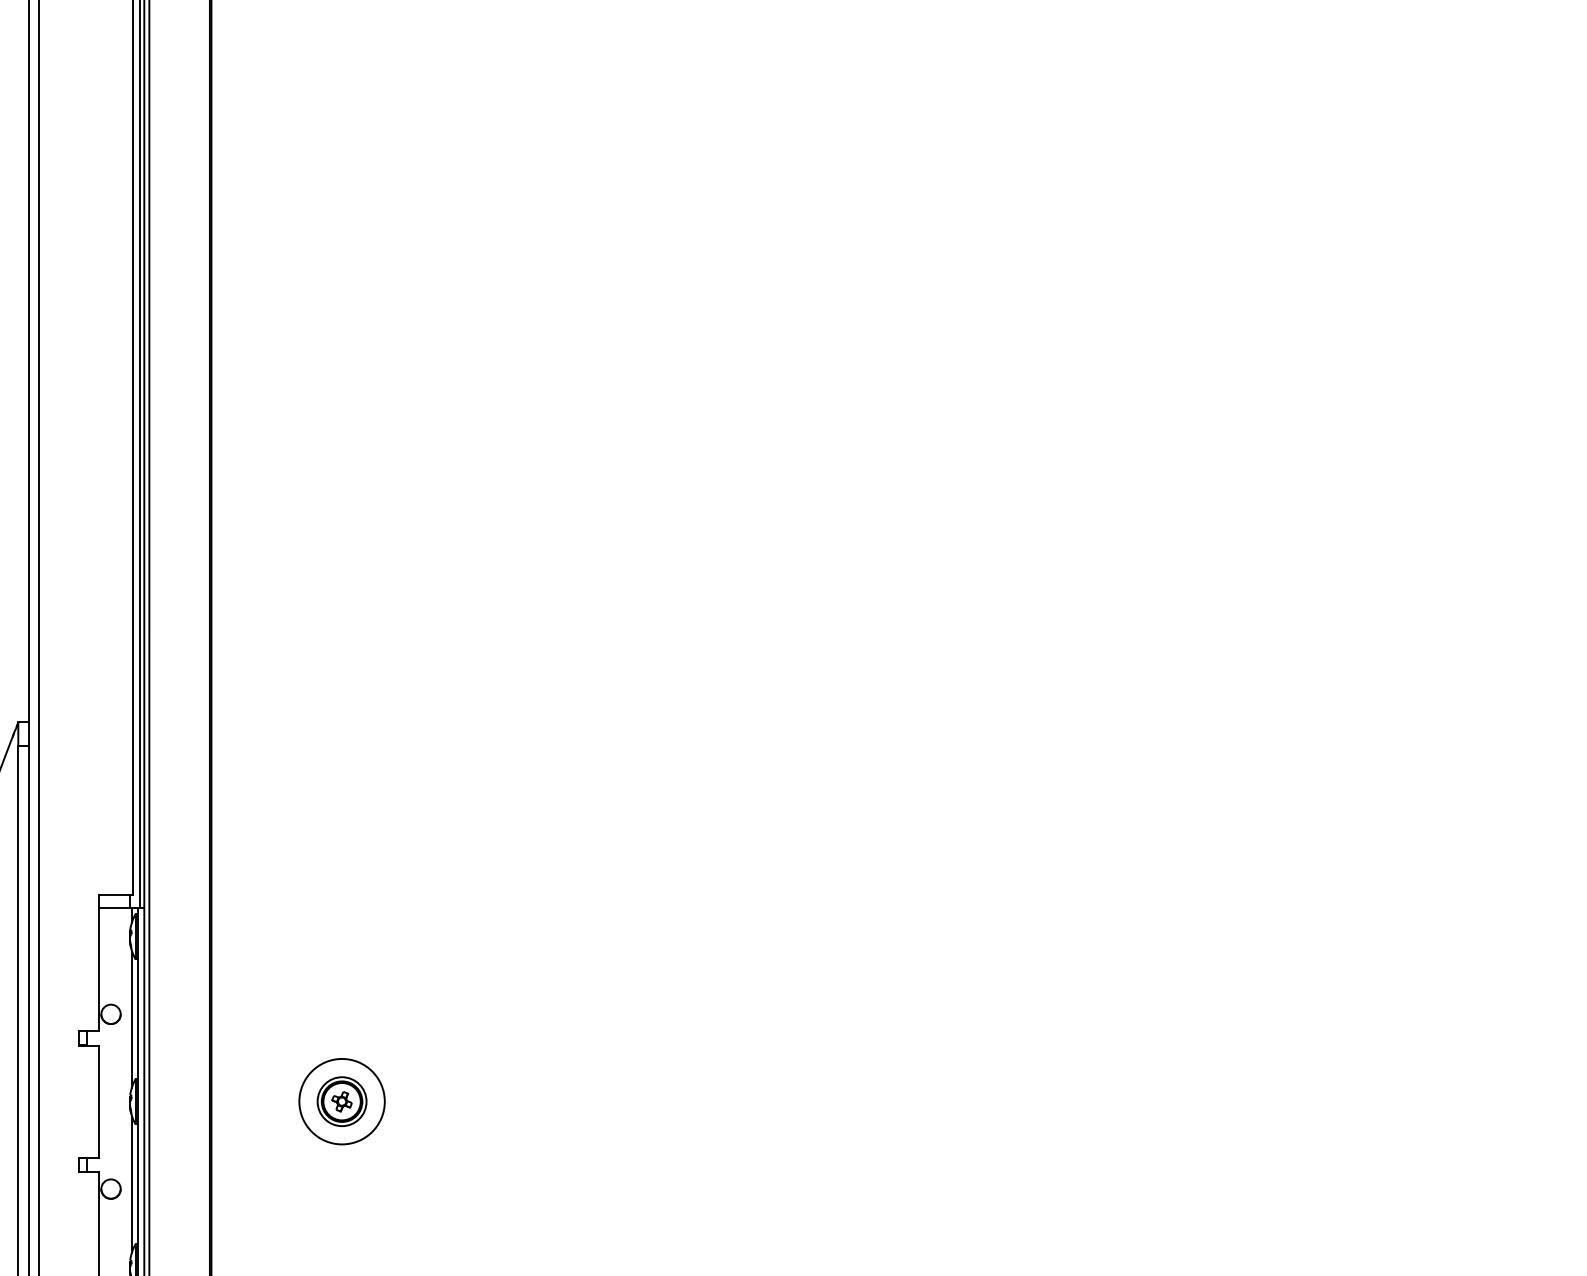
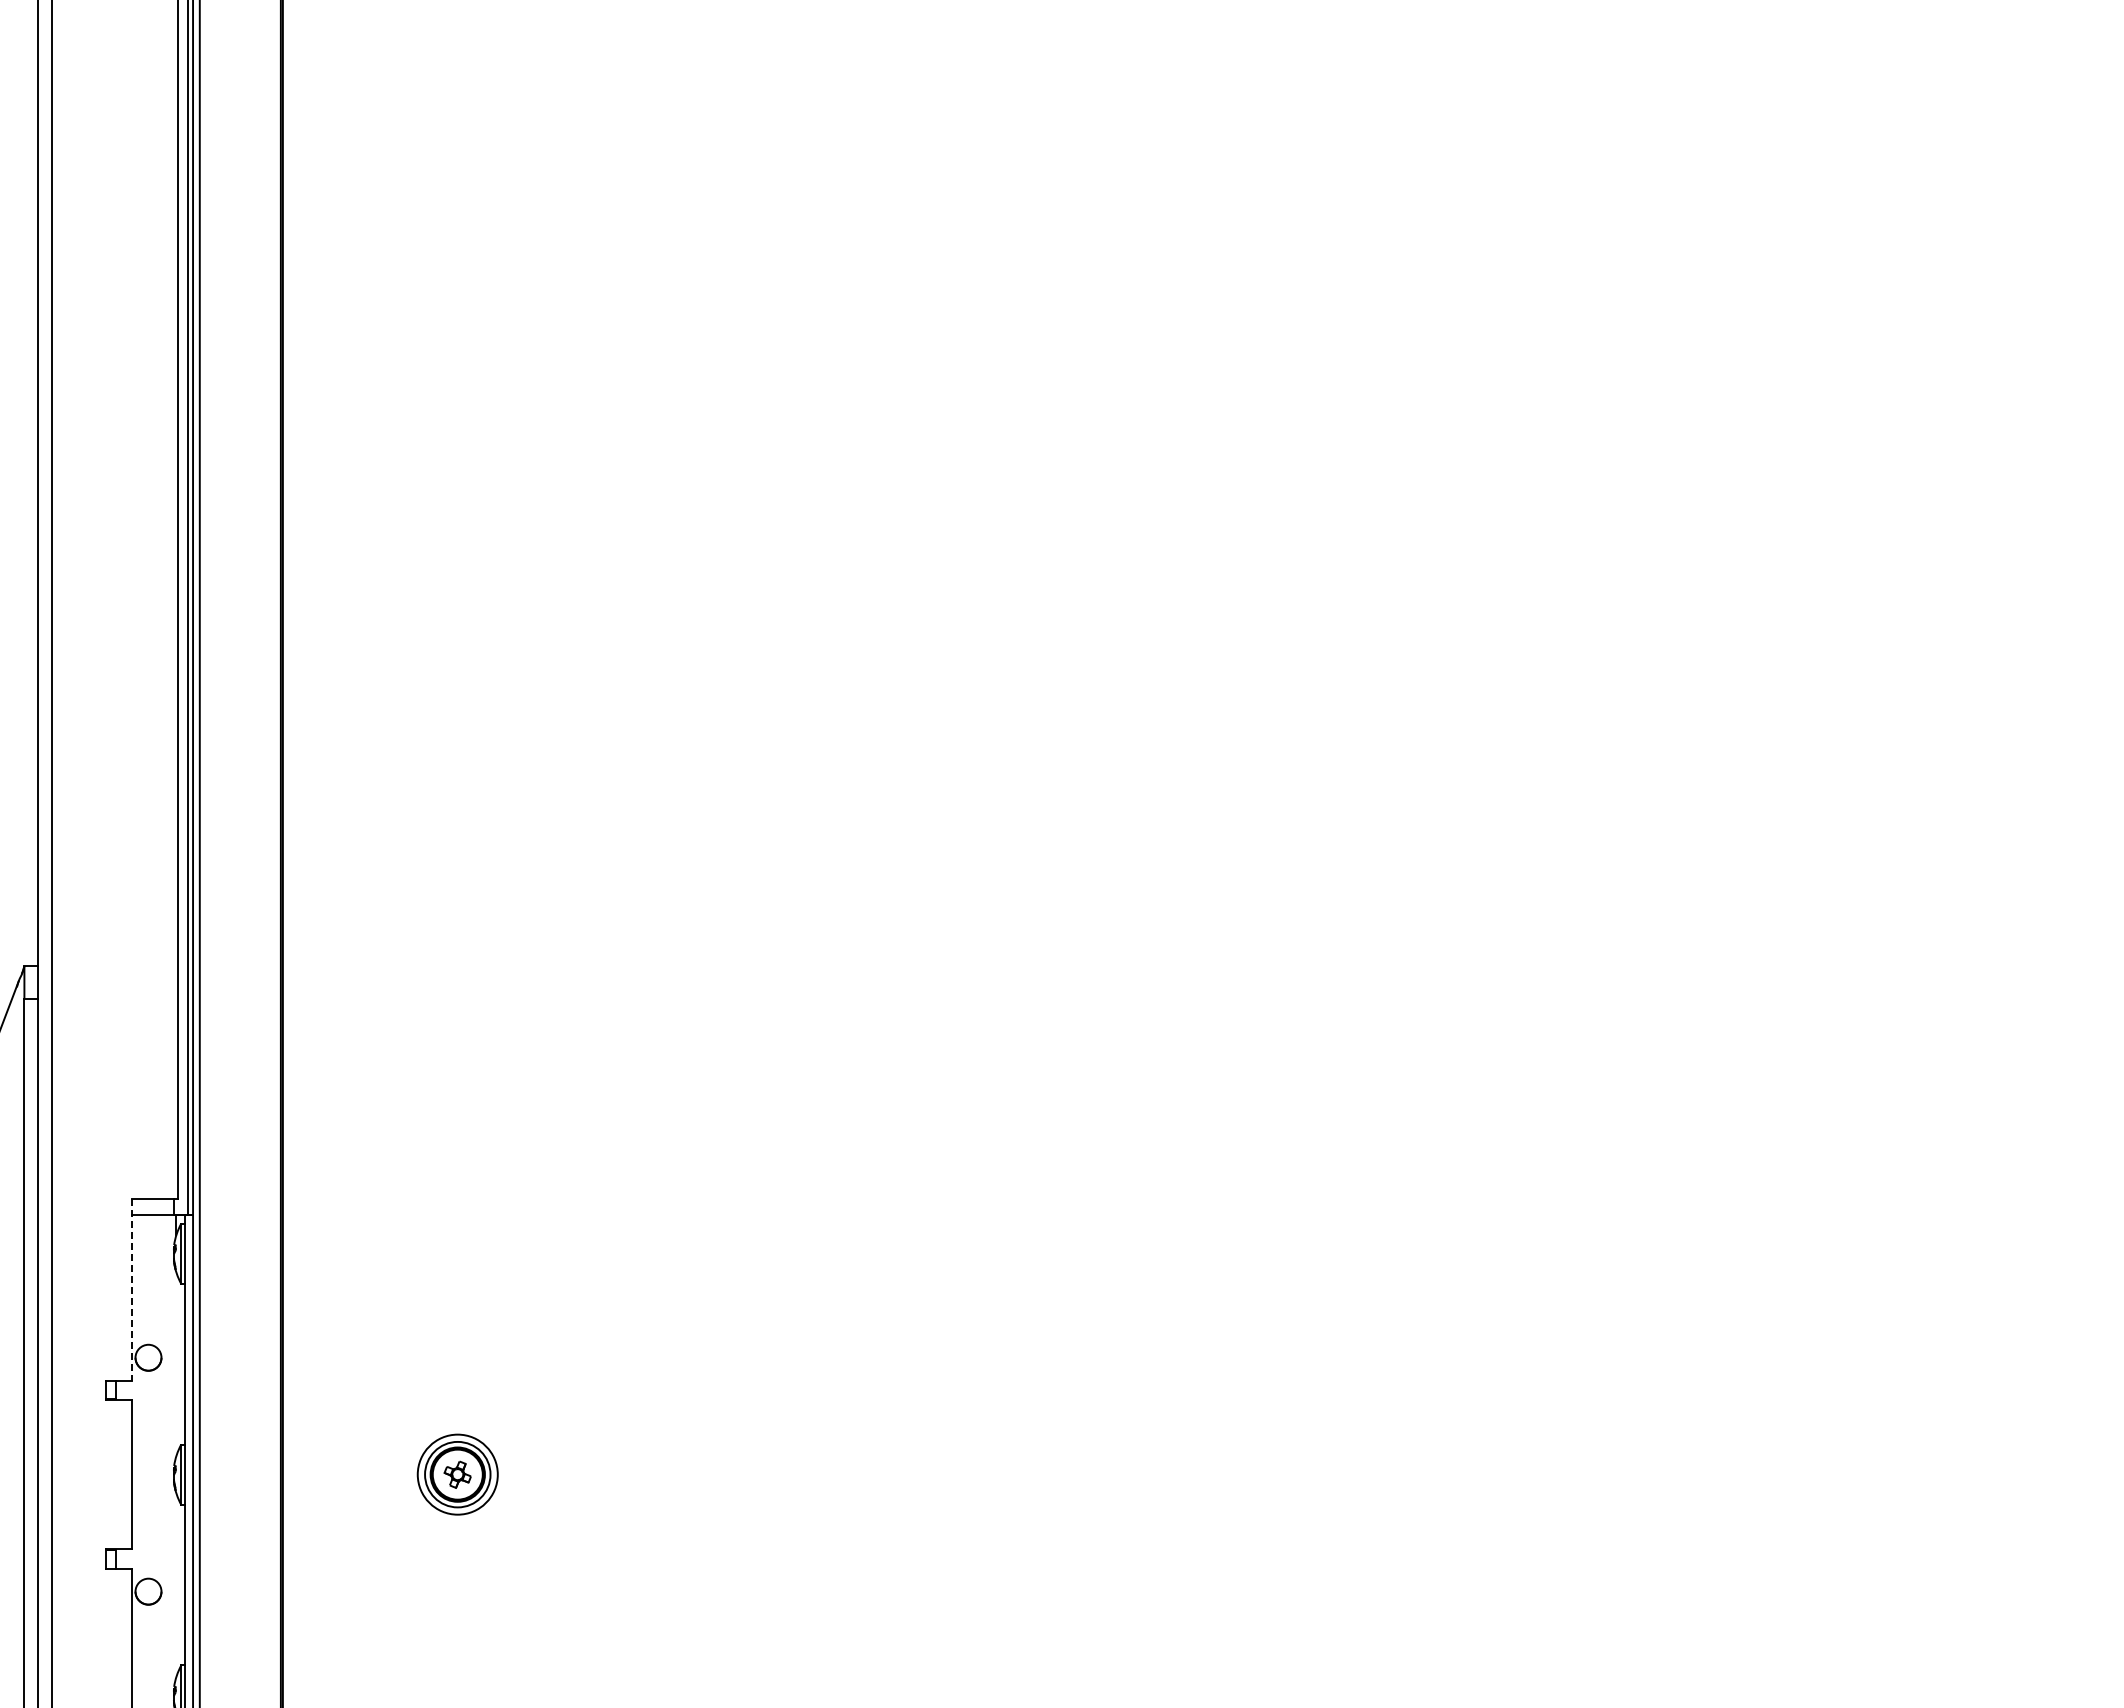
line: (99, 963) -> (132, 1289), solid -> dashed
line: (131, 1018) -> (176, 1363), removed
circle: (341, 1101) -> (457, 1474), size x0.7
line: (131, 1183) -> (176, 1584), removed

